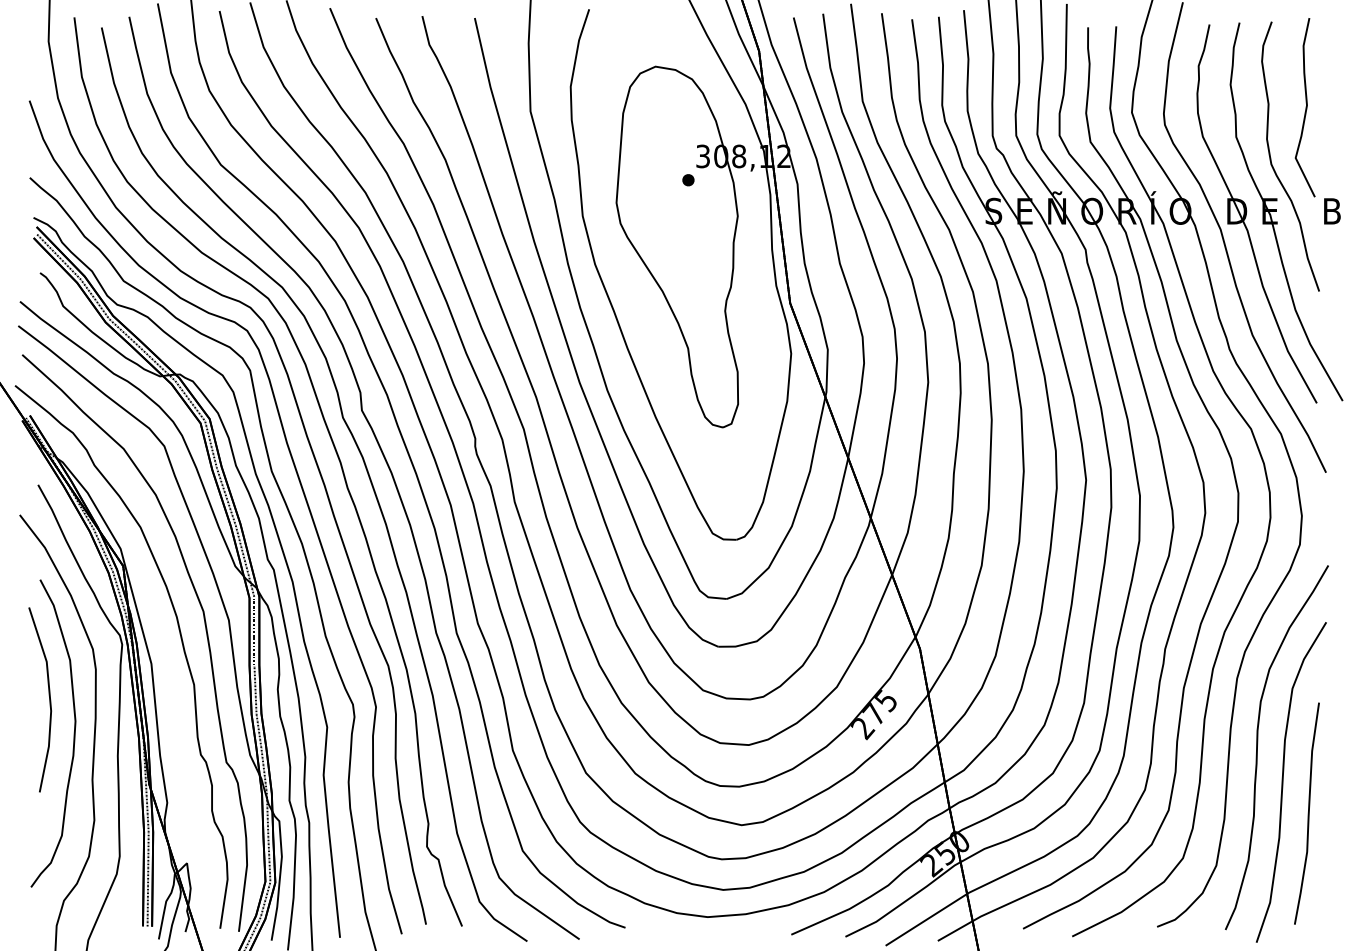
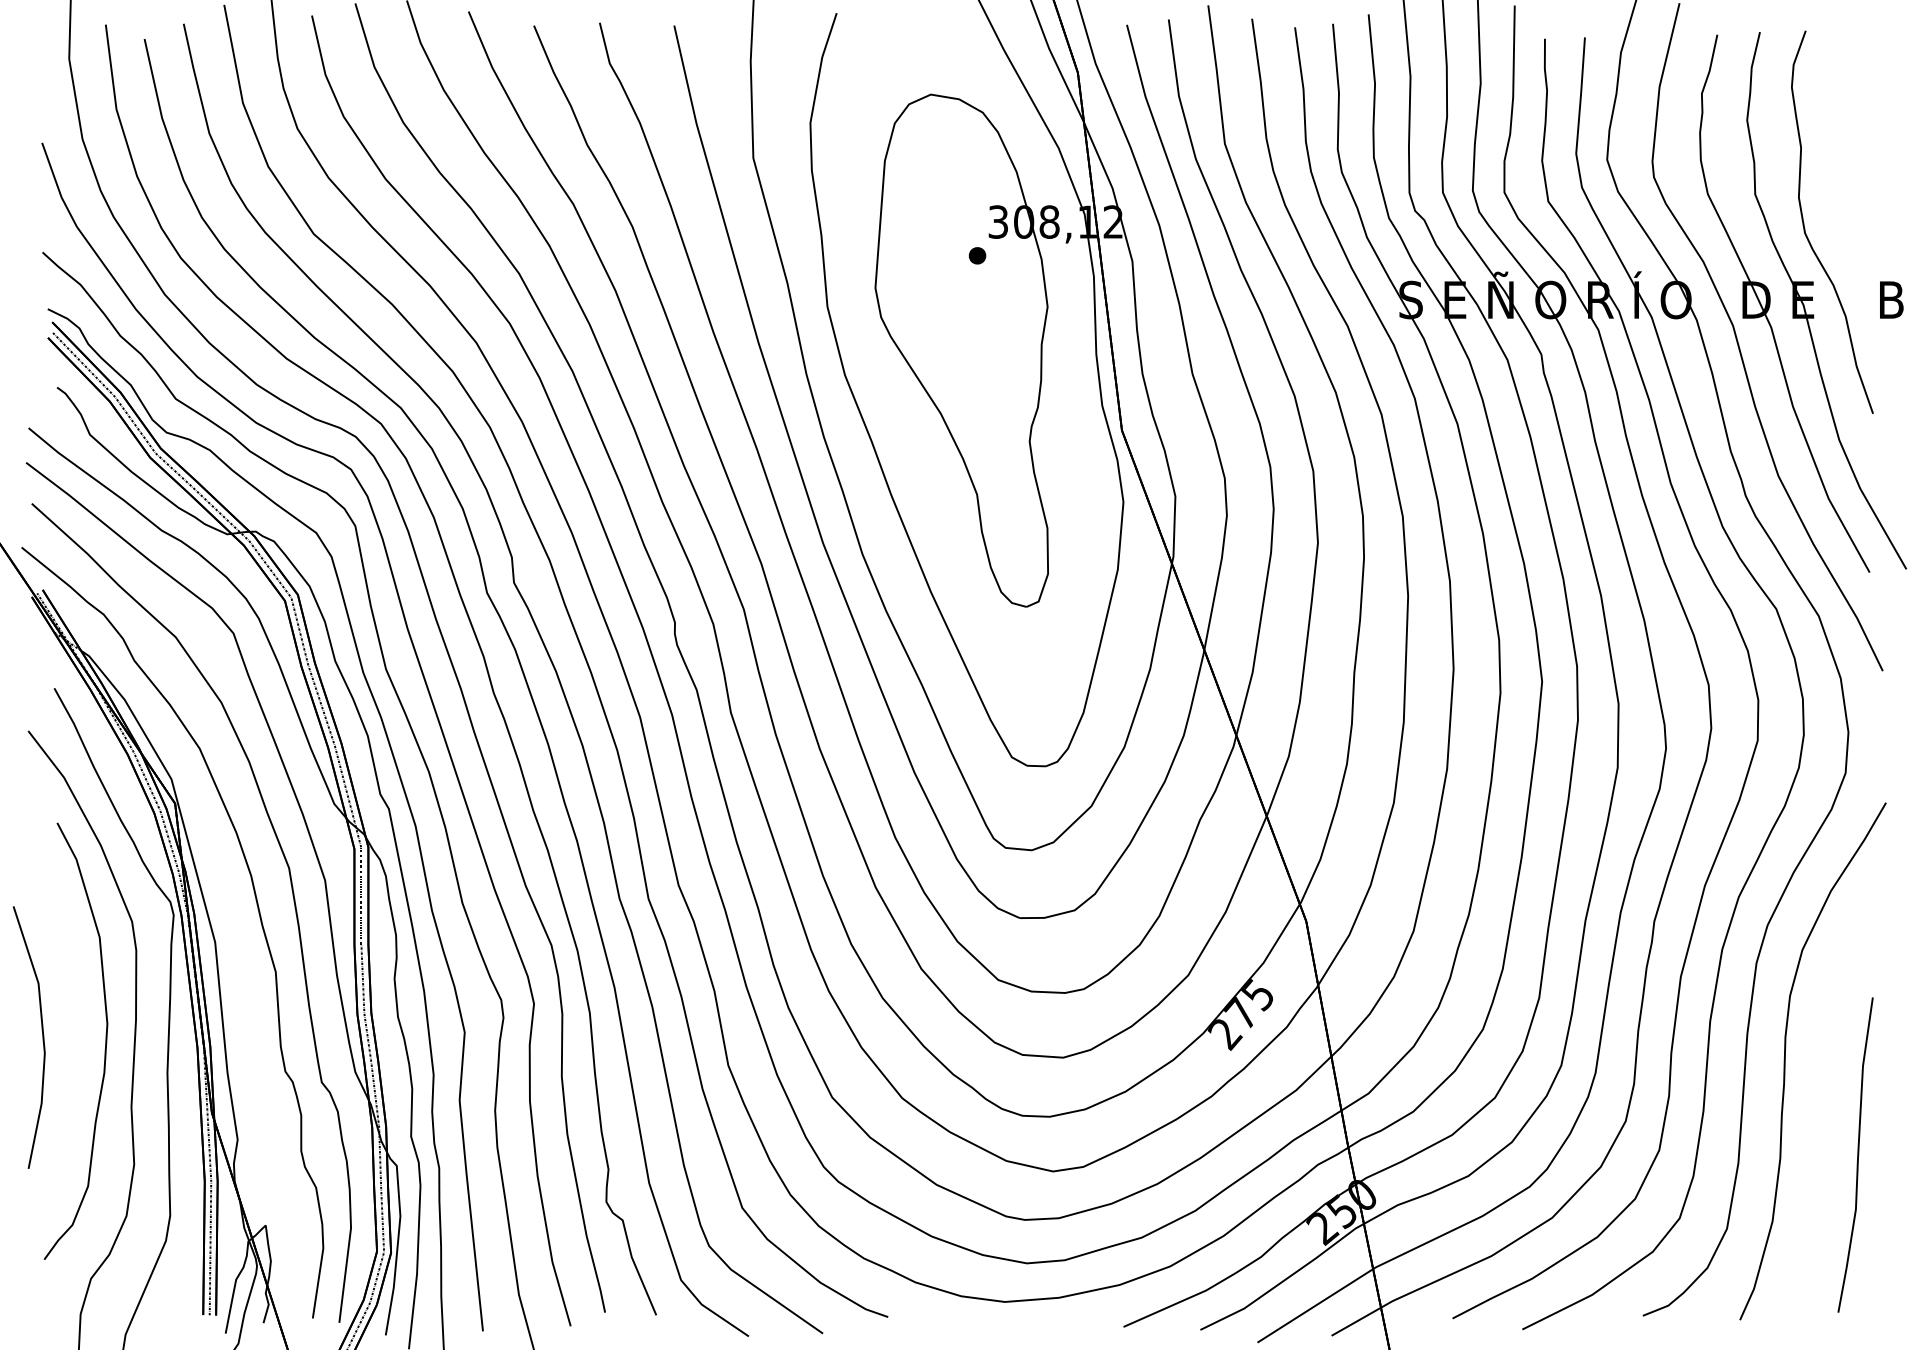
curve: (1306, 107) -> (1854, 152), removed
line: (49, 699) -> (42, 1037), moved
curve: (1283, 779) -> (1822, 1106), removed

